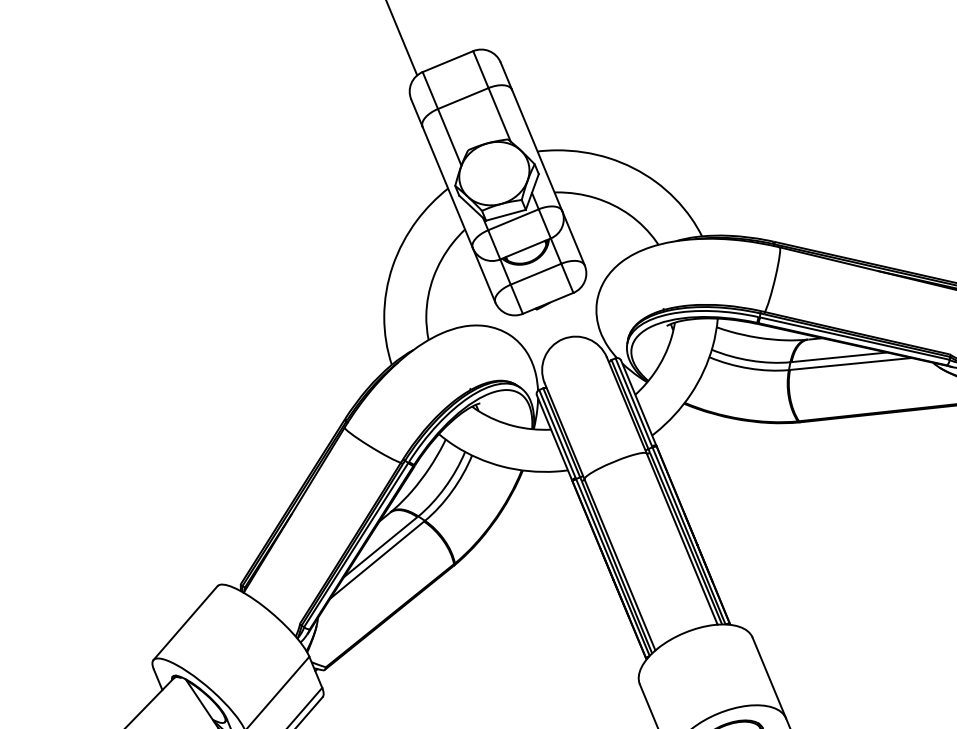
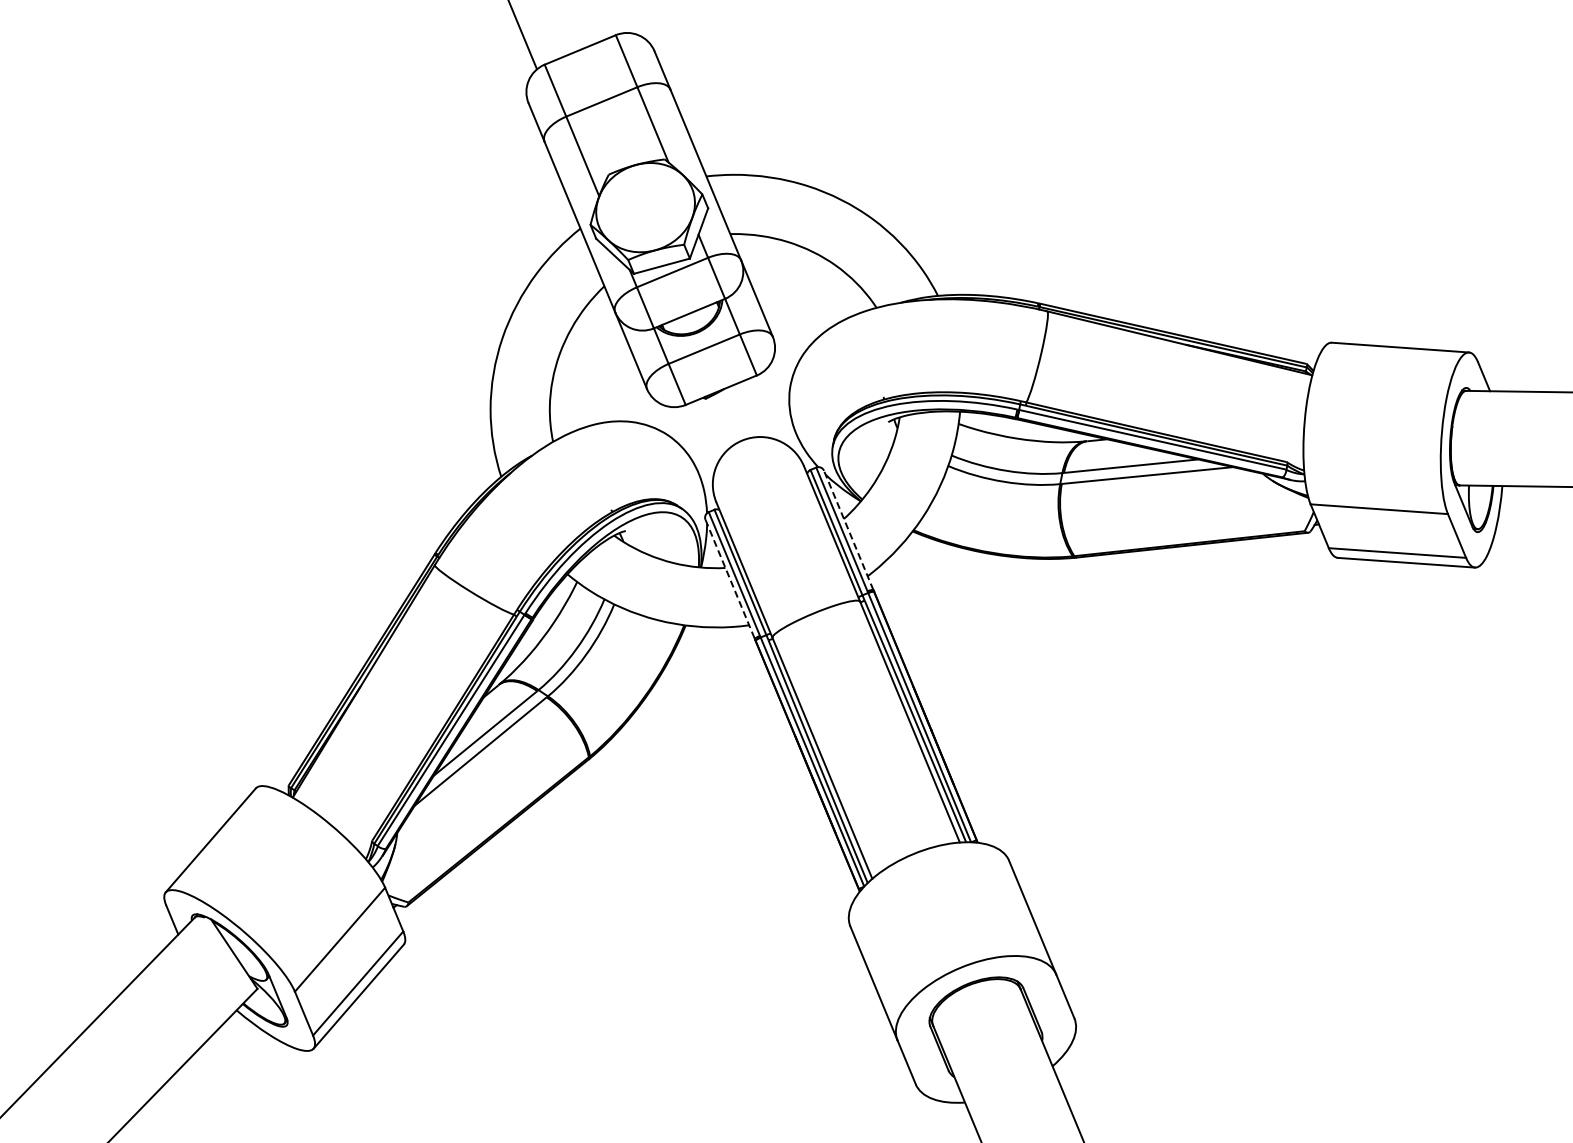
line: (638, 403) -> (848, 530), solid -> dashed
line: (554, 437) -> (730, 579), solid -> dashed

